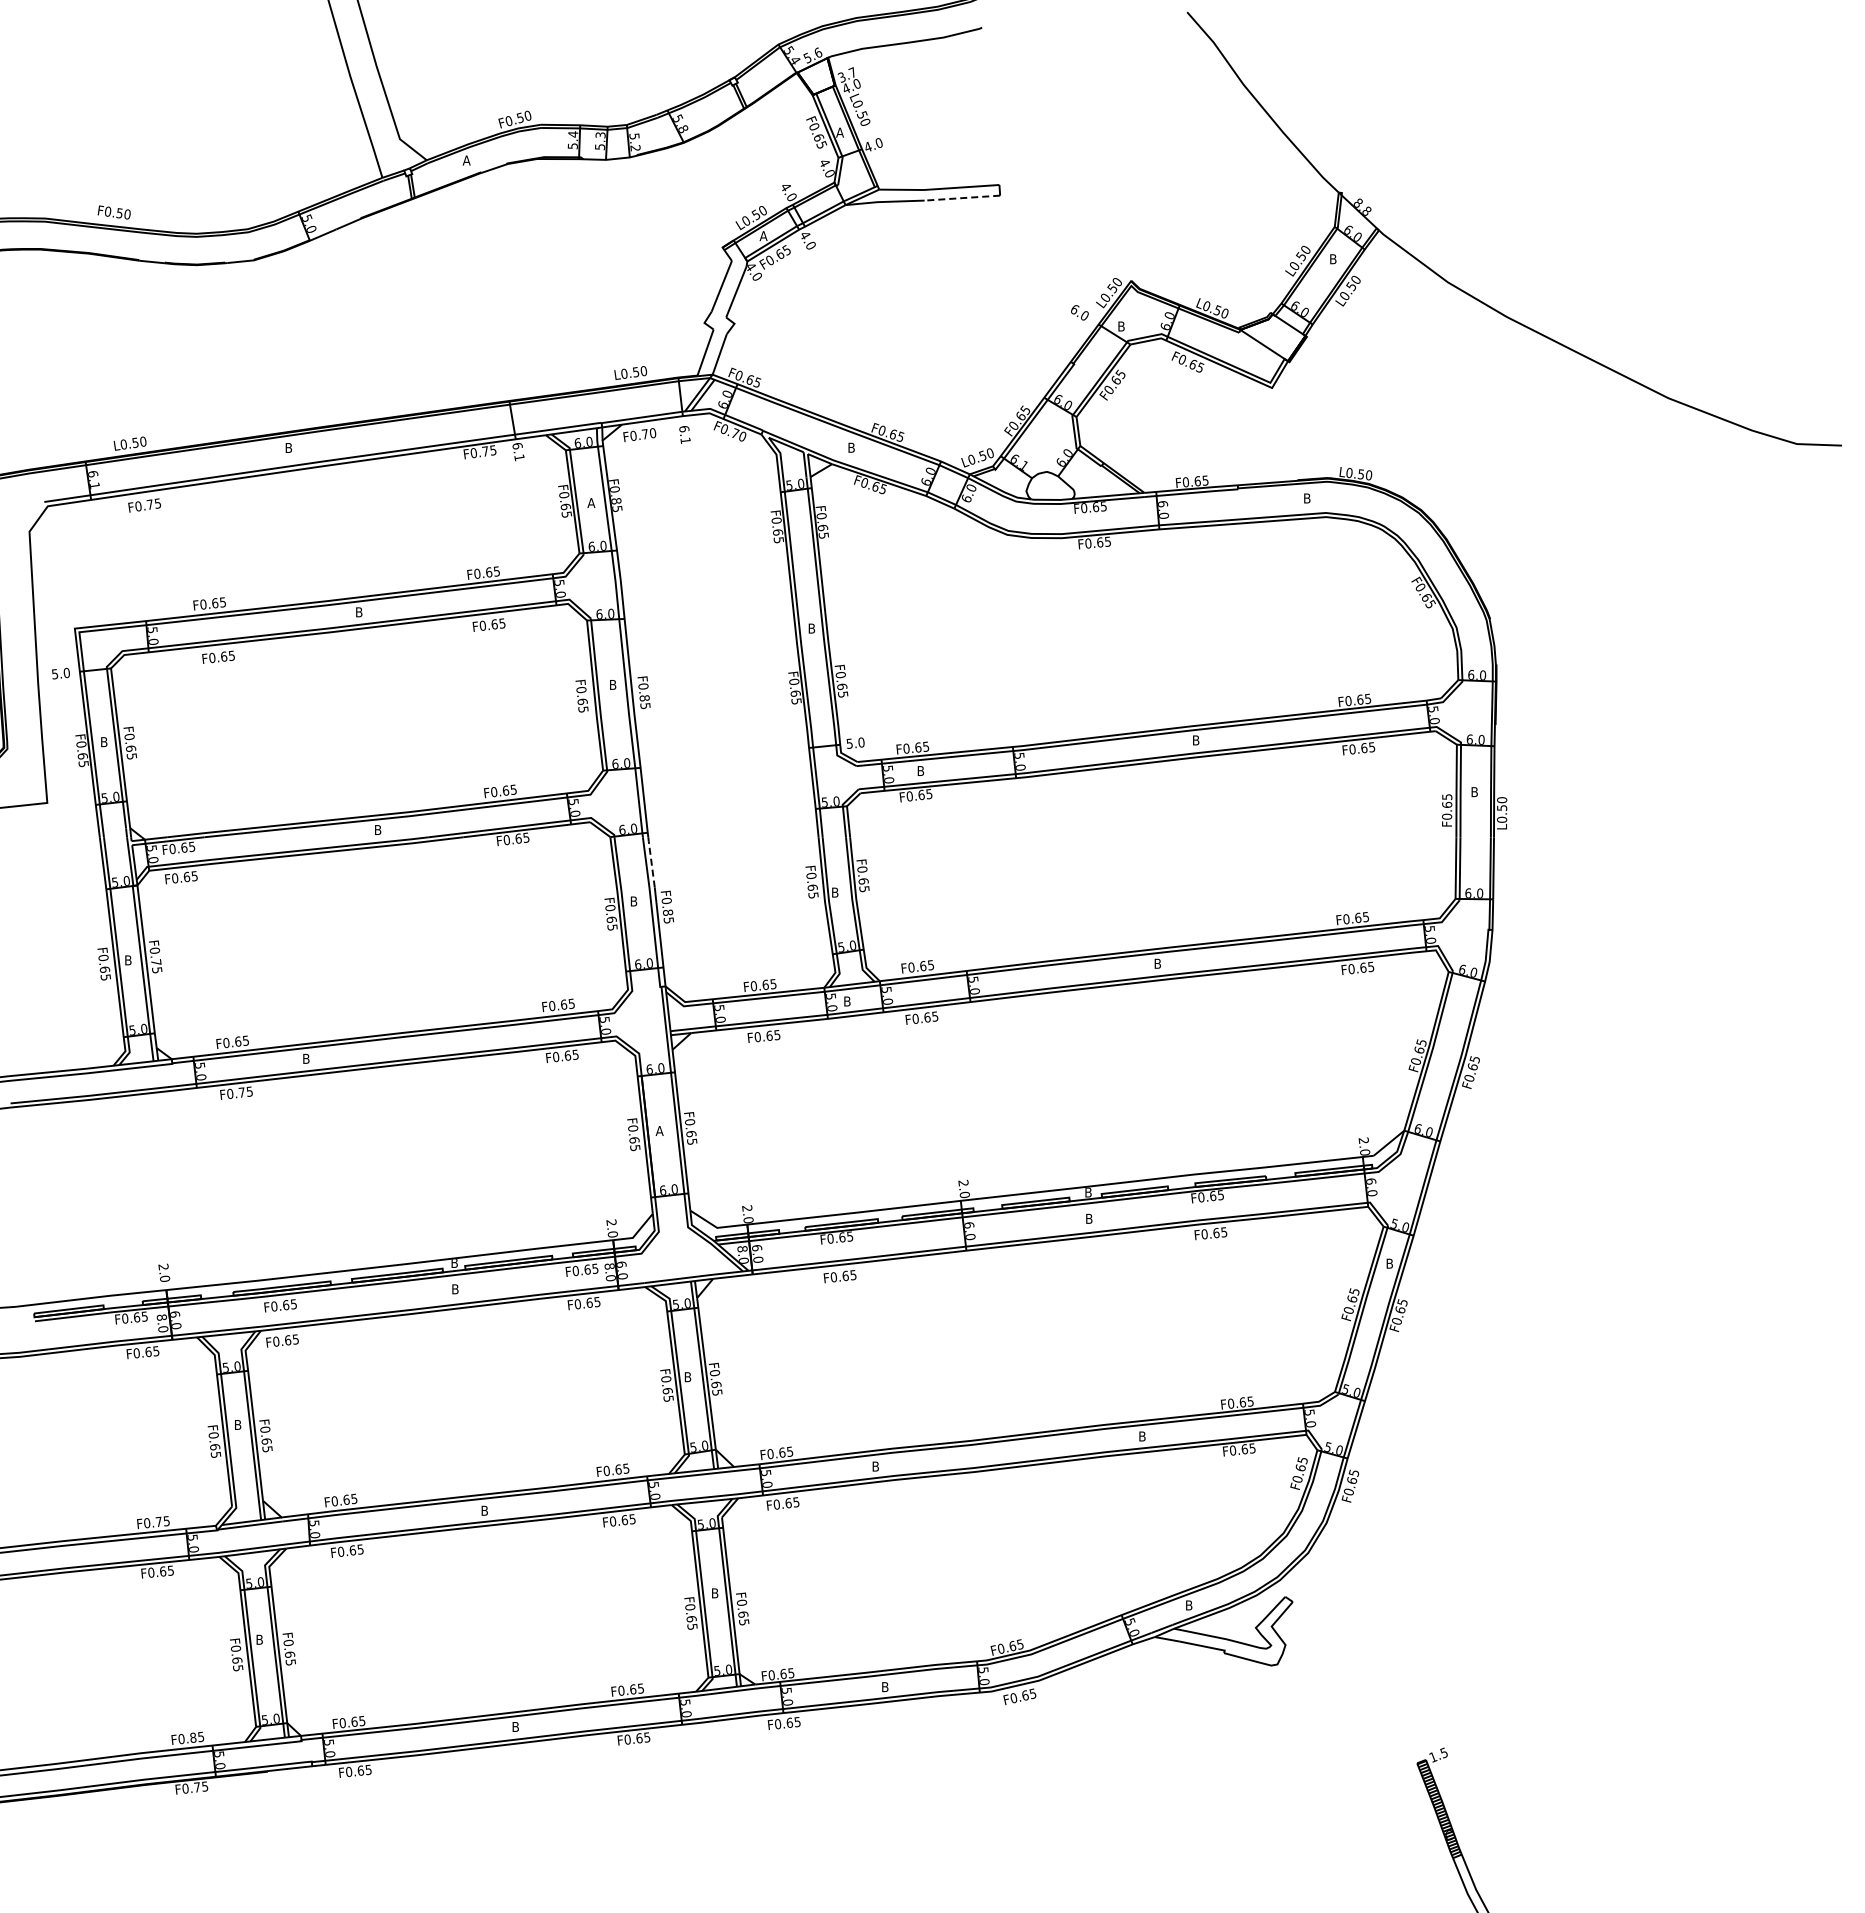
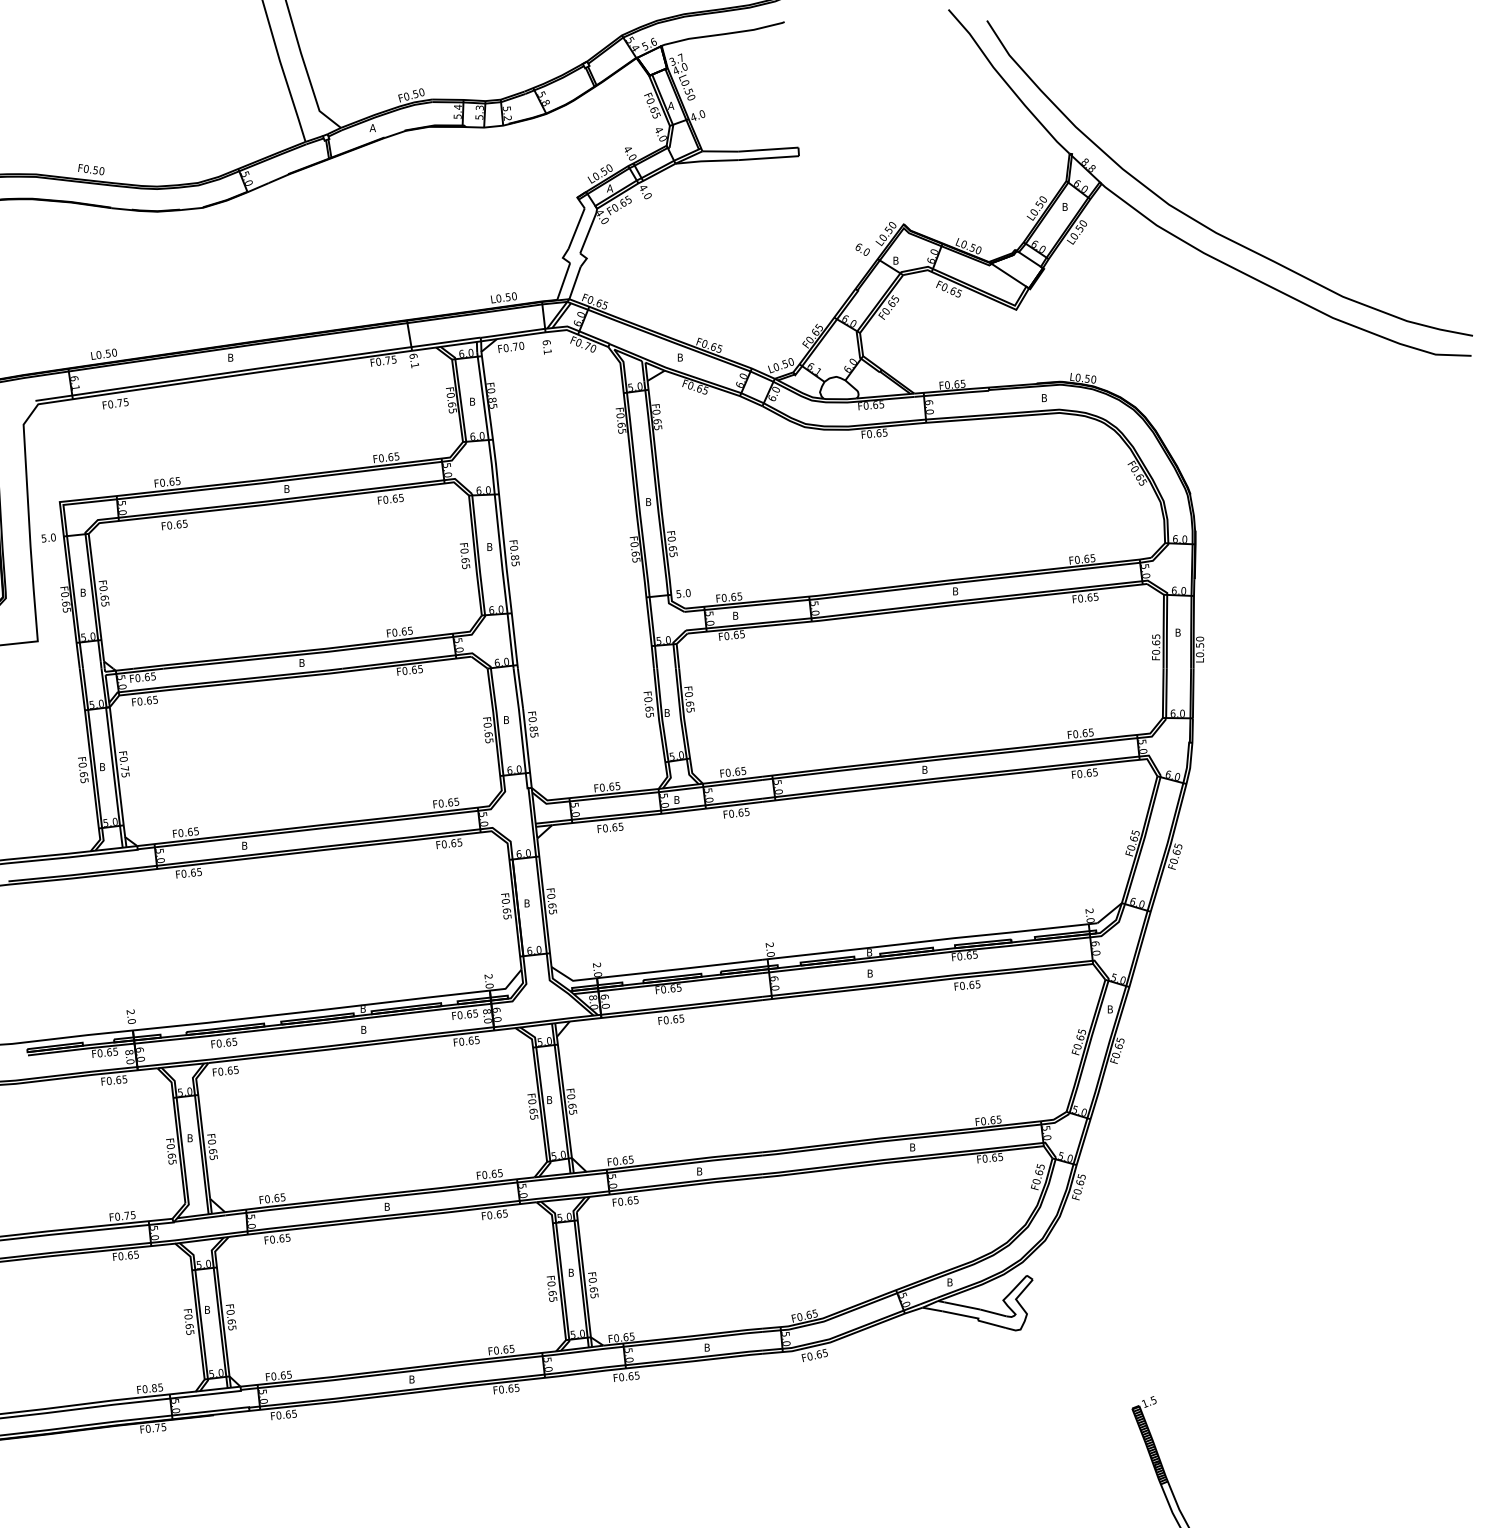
line: (962, 198) -> (768, 158), dashed -> solid
curve: (1502, 278) -> (1200, 222), added
text: (591, 502) -> (472, 401), A -> B
line: (651, 860) -> (520, 687), dashed -> solid
text: (241, 1092) -> (192, 872), F0.75 -> F0.65
text: (659, 1130) -> (526, 903), A -> B

